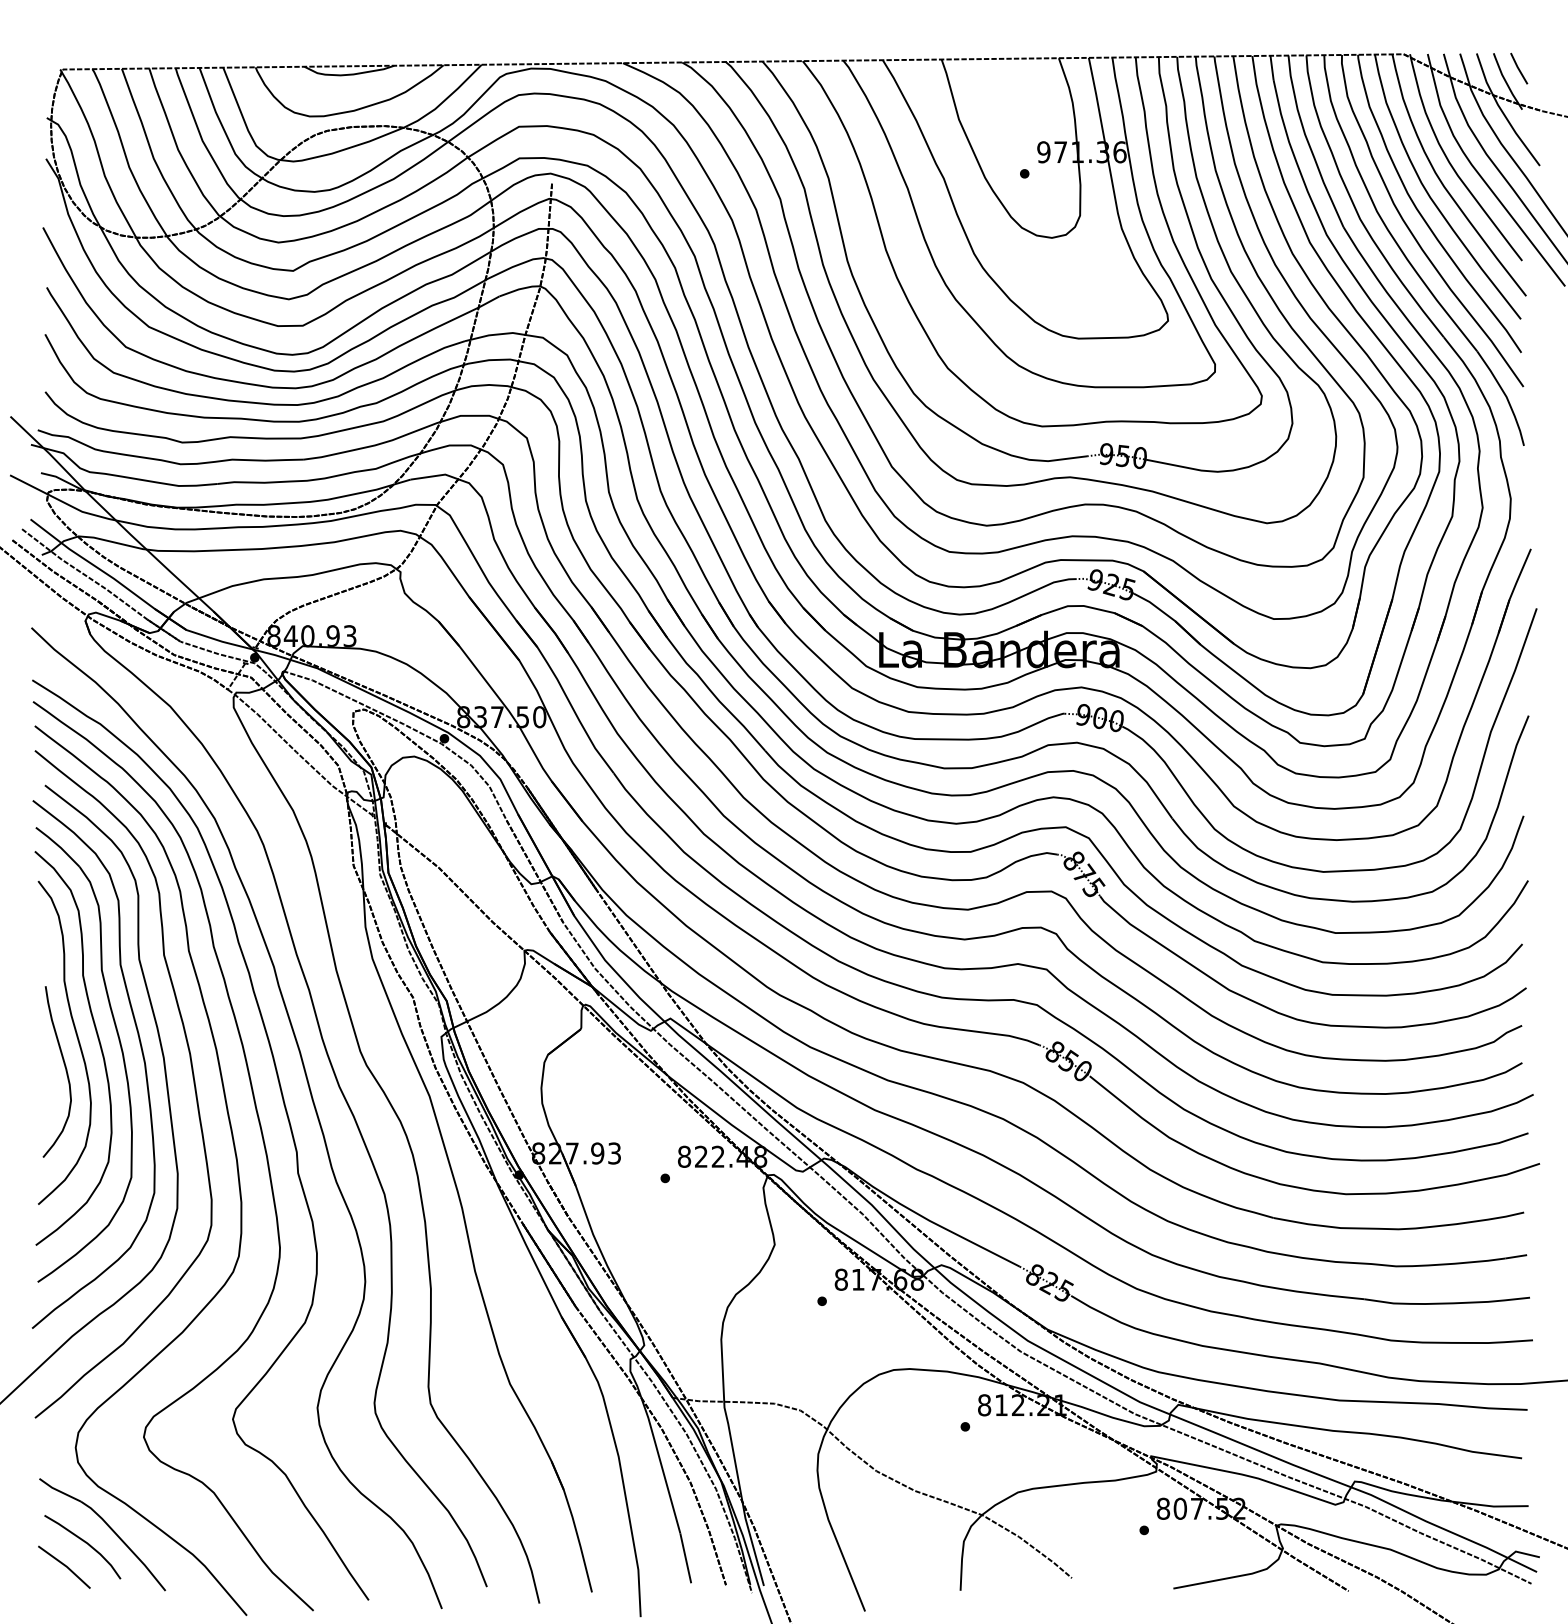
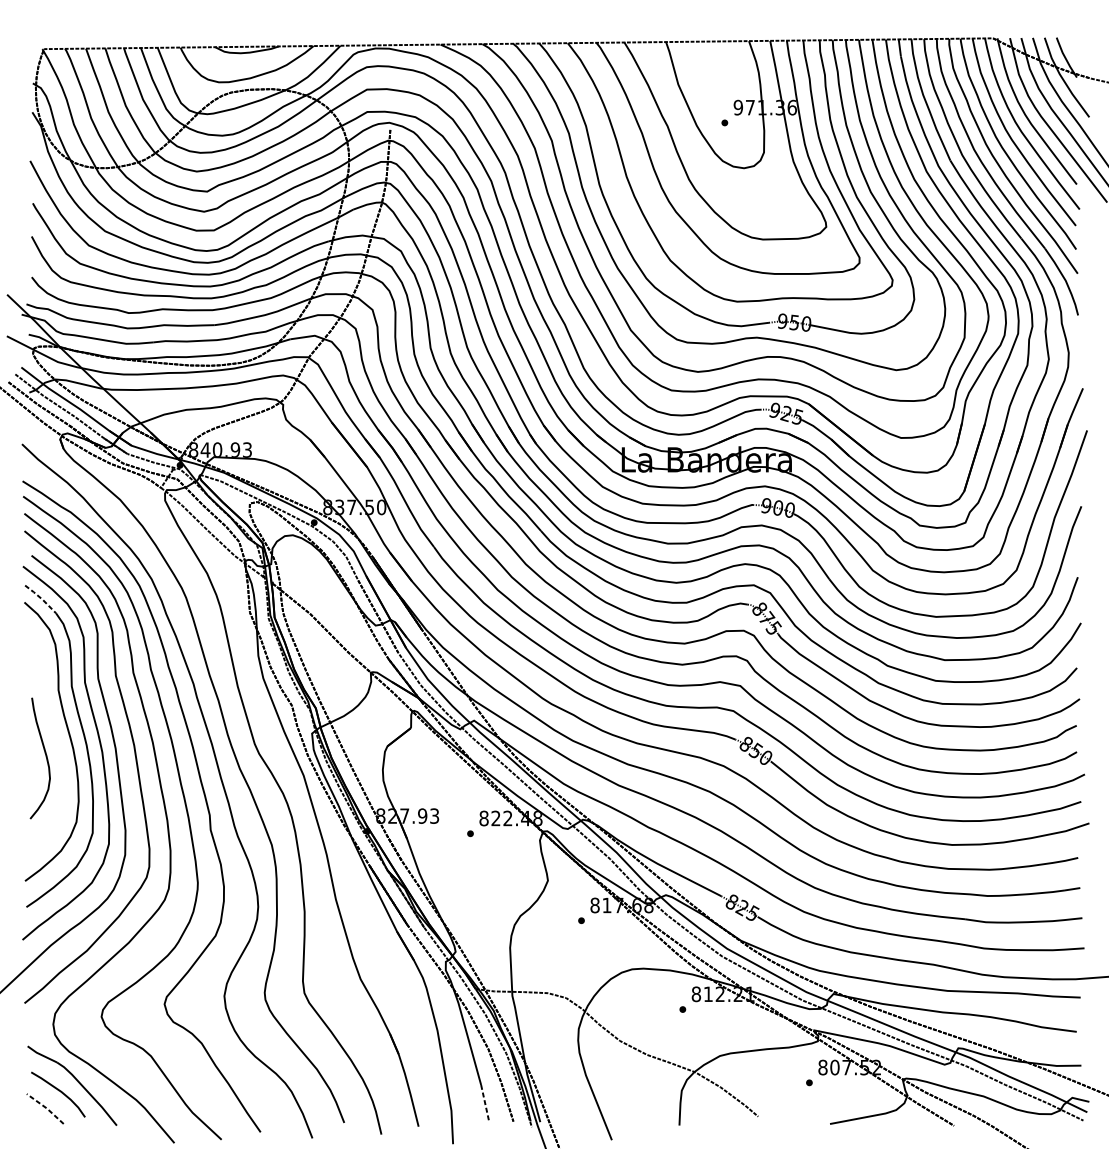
line: (1519, 68) -> (1074, 48), removed
line: (58, 846) -> (41, 598), solid -> dashed
curve: (76, 1037) -> (53, 734), removed
line: (685, 1557) -> (484, 1102), solid -> dashed
line: (66, 1566) -> (46, 1108), solid -> dashed

